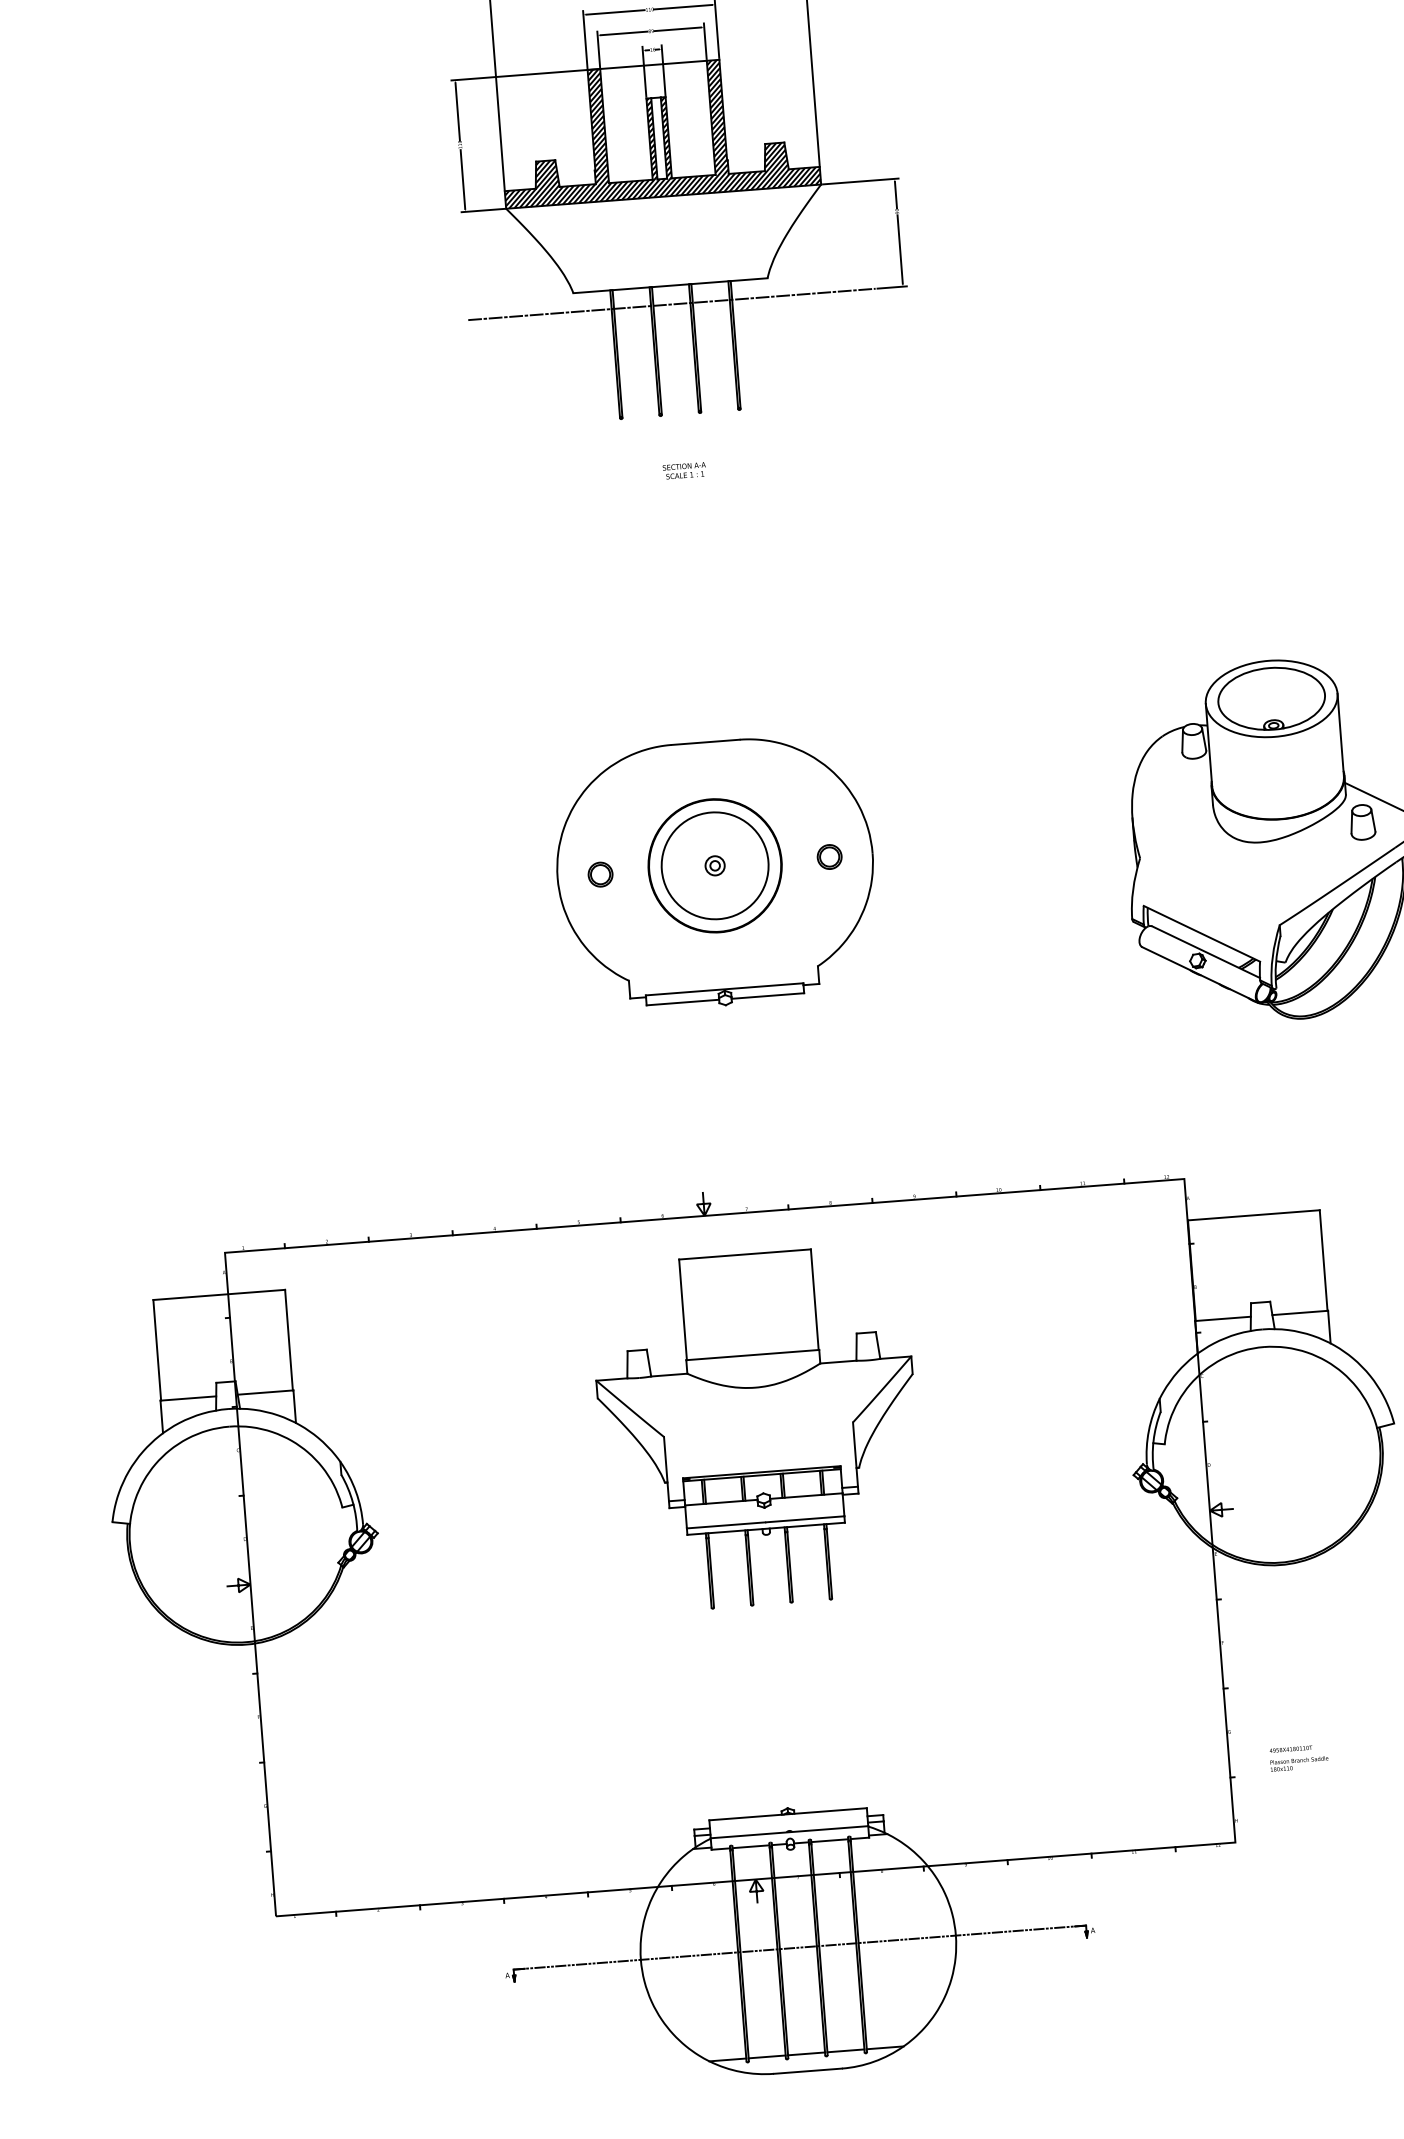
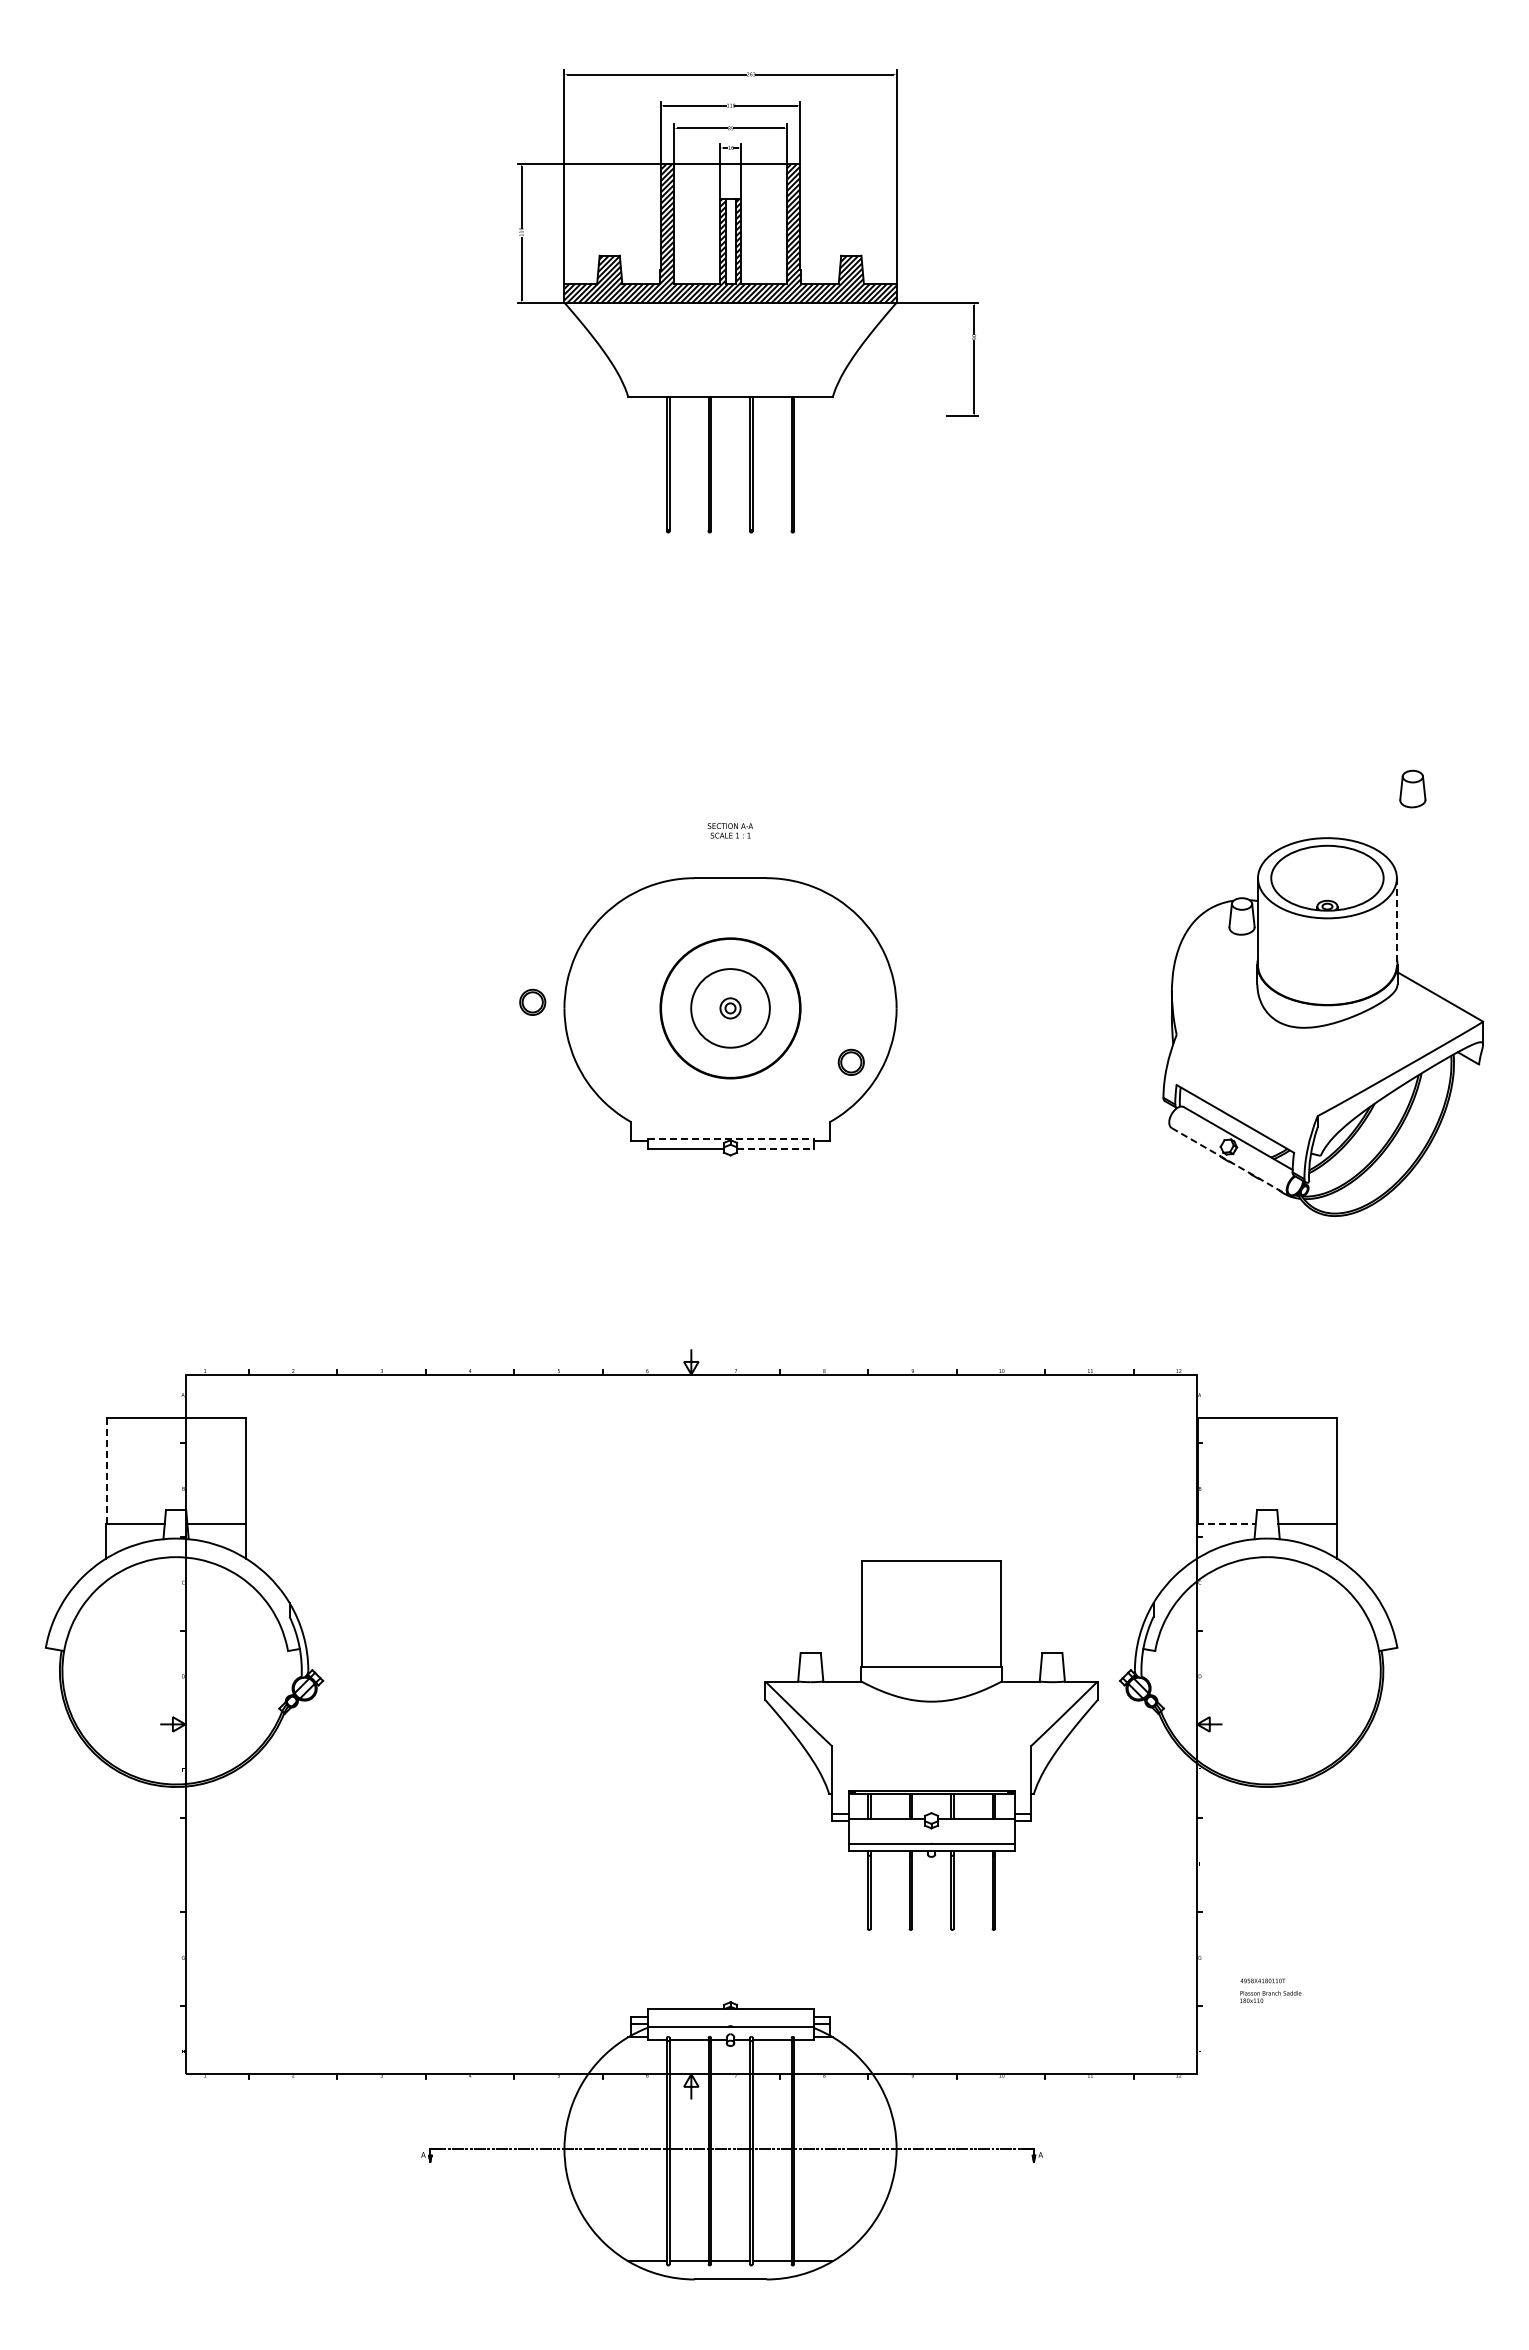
line: (671, 304) -> (730, 416), removed
text: (683, 470) -> (729, 830), moved
line: (1340, 735) -> (1396, 922), solid -> dashed
part: (1362, 821) -> (1412, 788), moved
part: (828, 856) -> (850, 1061), moved
circle: (715, 865) -> (730, 1008), size x0.7
part: (600, 873) -> (532, 1001), moved
line: (1200, 975) -> (1230, 1162), solid -> dashed
line: (725, 989) -> (731, 1138), solid -> dashed
line: (768, 996) -> (775, 1149), solid -> dashed
line: (1223, 1319) -> (1226, 1524), solid -> dashed
line: (157, 1350) -> (106, 1471), solid -> dashed
part: (758, 1429) -> (931, 1745), moved

